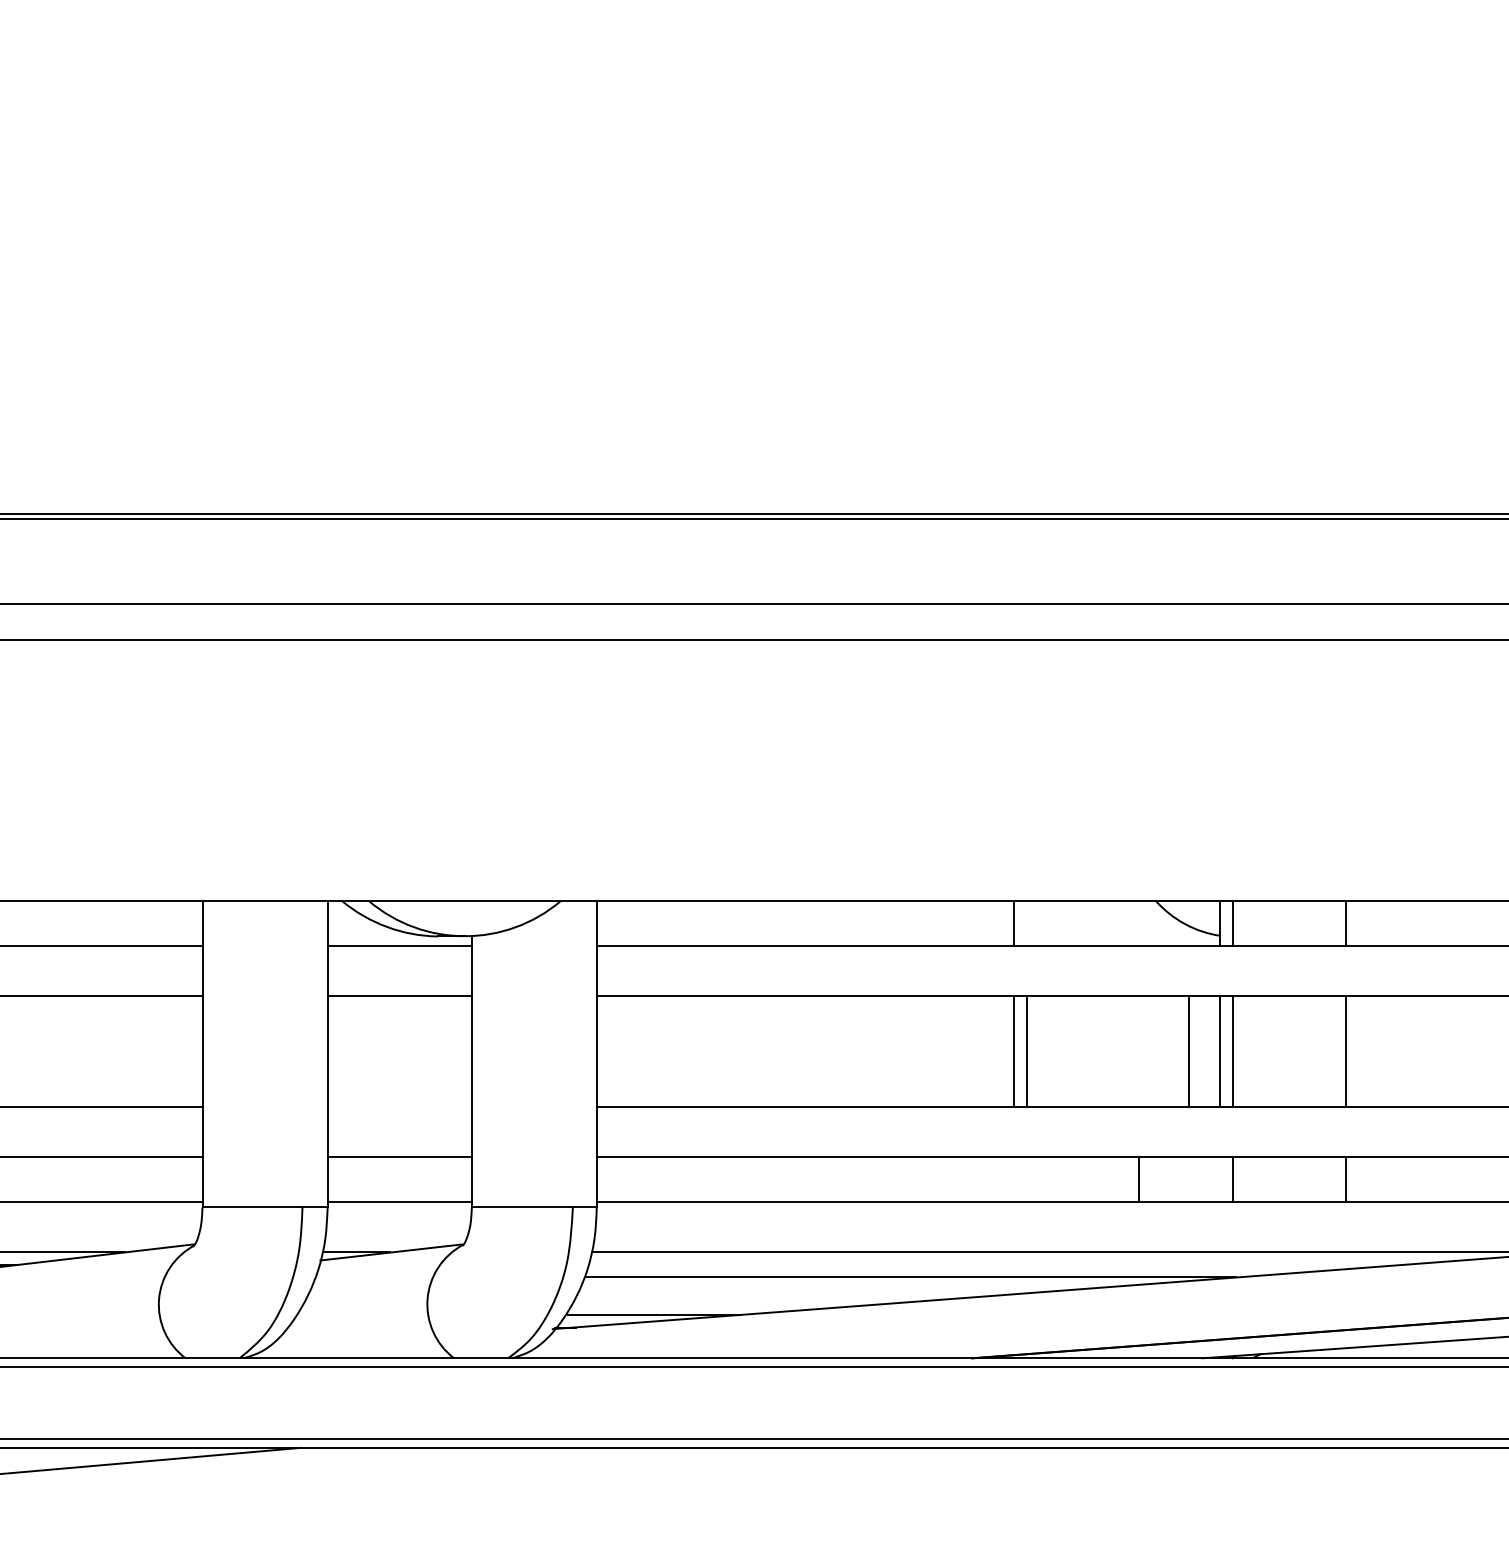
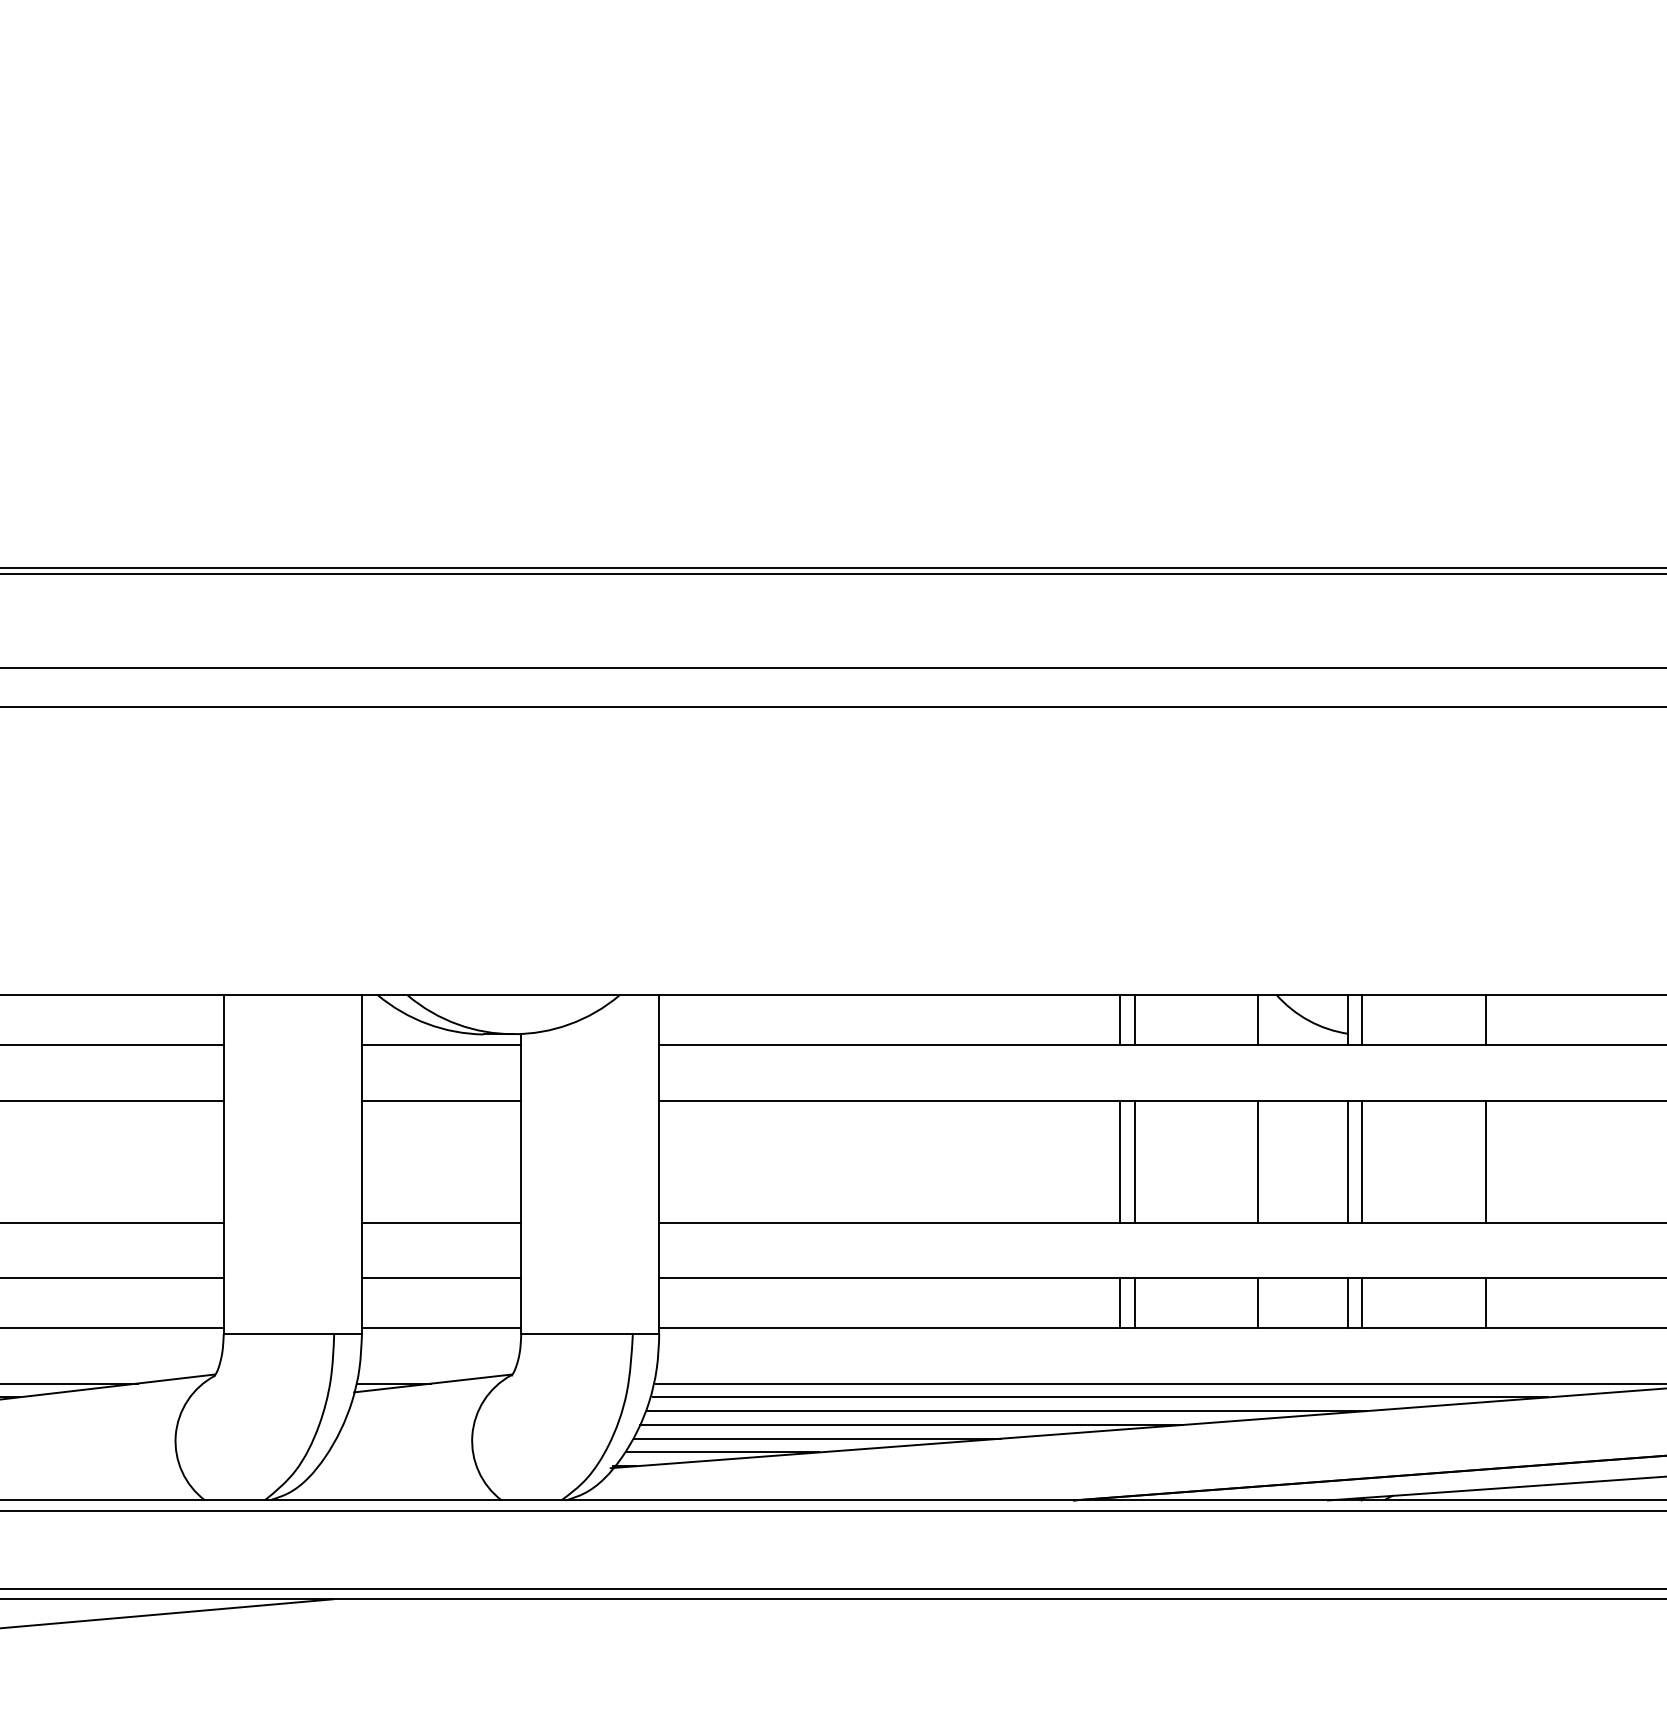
line: (1027, 923) -> (1135, 1020), added
line: (1138, 923) -> (1257, 1020), added
line: (1188, 1051) -> (1257, 1161), moved
line: (399, 1107) -> (441, 1223), added
line: (1013, 1179) -> (1119, 1302), added
line: (1027, 1179) -> (1135, 1302), added
line: (1220, 1179) -> (1348, 1302), added
line: (995, 1265) -> (1099, 1397), added
line: (825, 1289) -> (911, 1424), added
line: (739, 1302) -> (816, 1438), added

